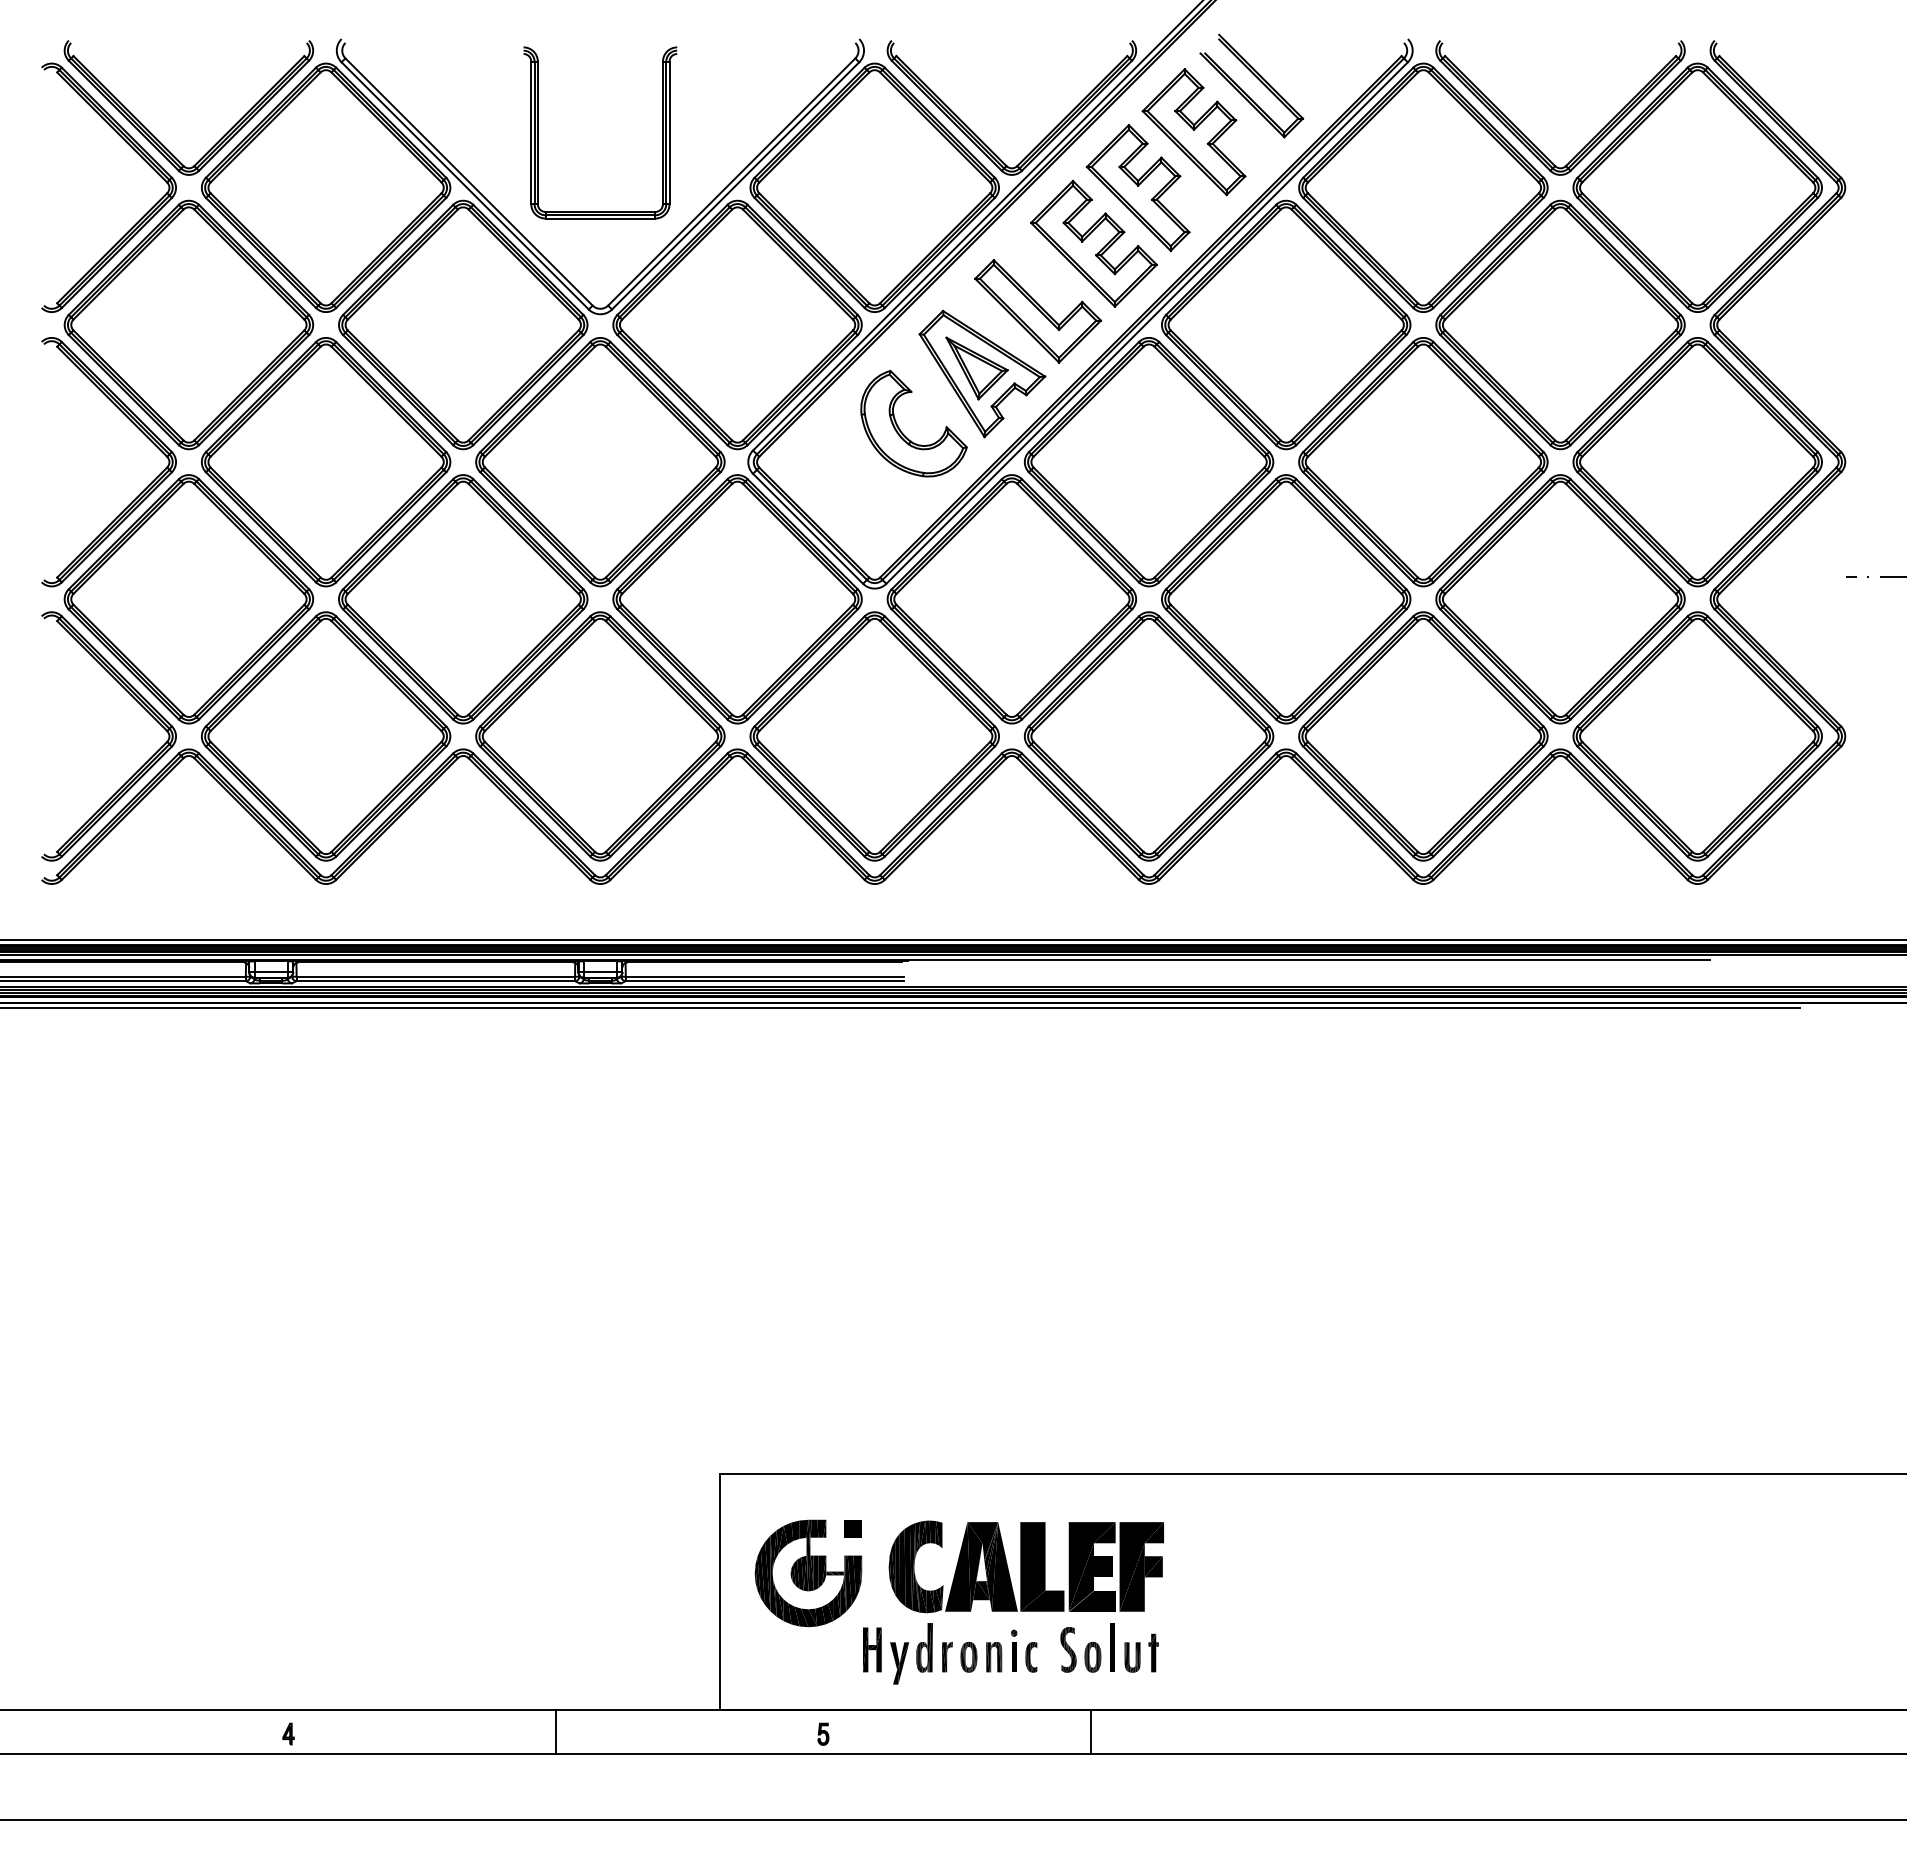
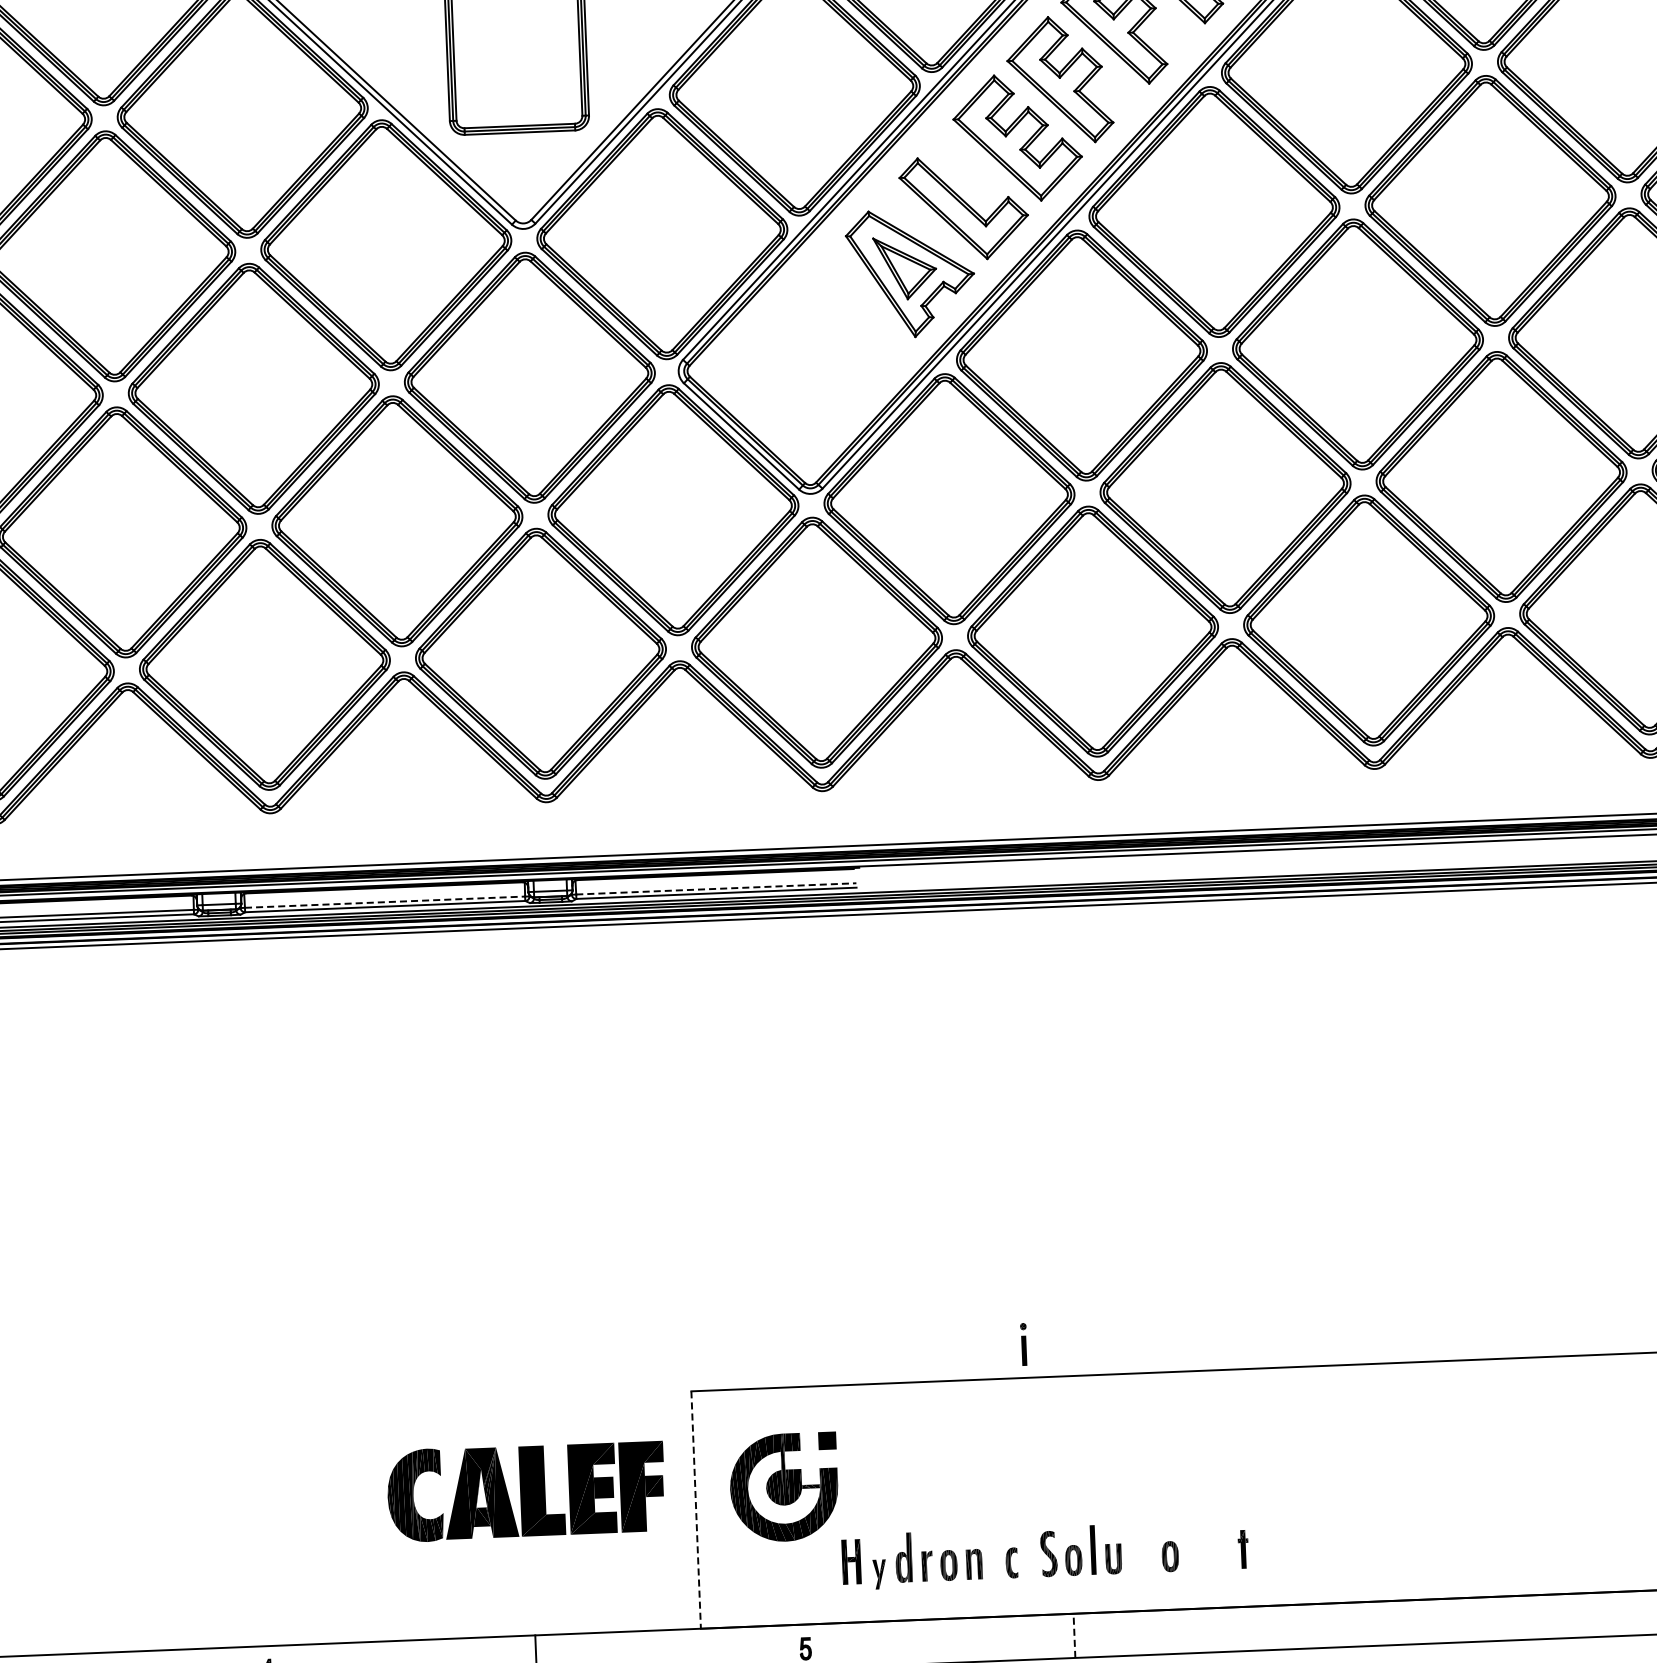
part: (901, 430) -> (831, 333), removed
line: (436, 976) -> (385, 901), solid -> dashed
line: (765, 976) -> (716, 888), solid -> dashed
part: (1025, 1566) -> (525, 1491), moved
line: (720, 1592) -> (696, 1510), solid -> dashed
part: (1014, 1650) -> (1024, 1343), moved
part: (1153, 1652) -> (1243, 1548), moved
part: (1188, 1657) -> (1169, 1556), added
part: (899, 1663) -> (879, 1574), size x0.7
line: (1090, 1732) -> (1074, 1636), solid -> dashed

